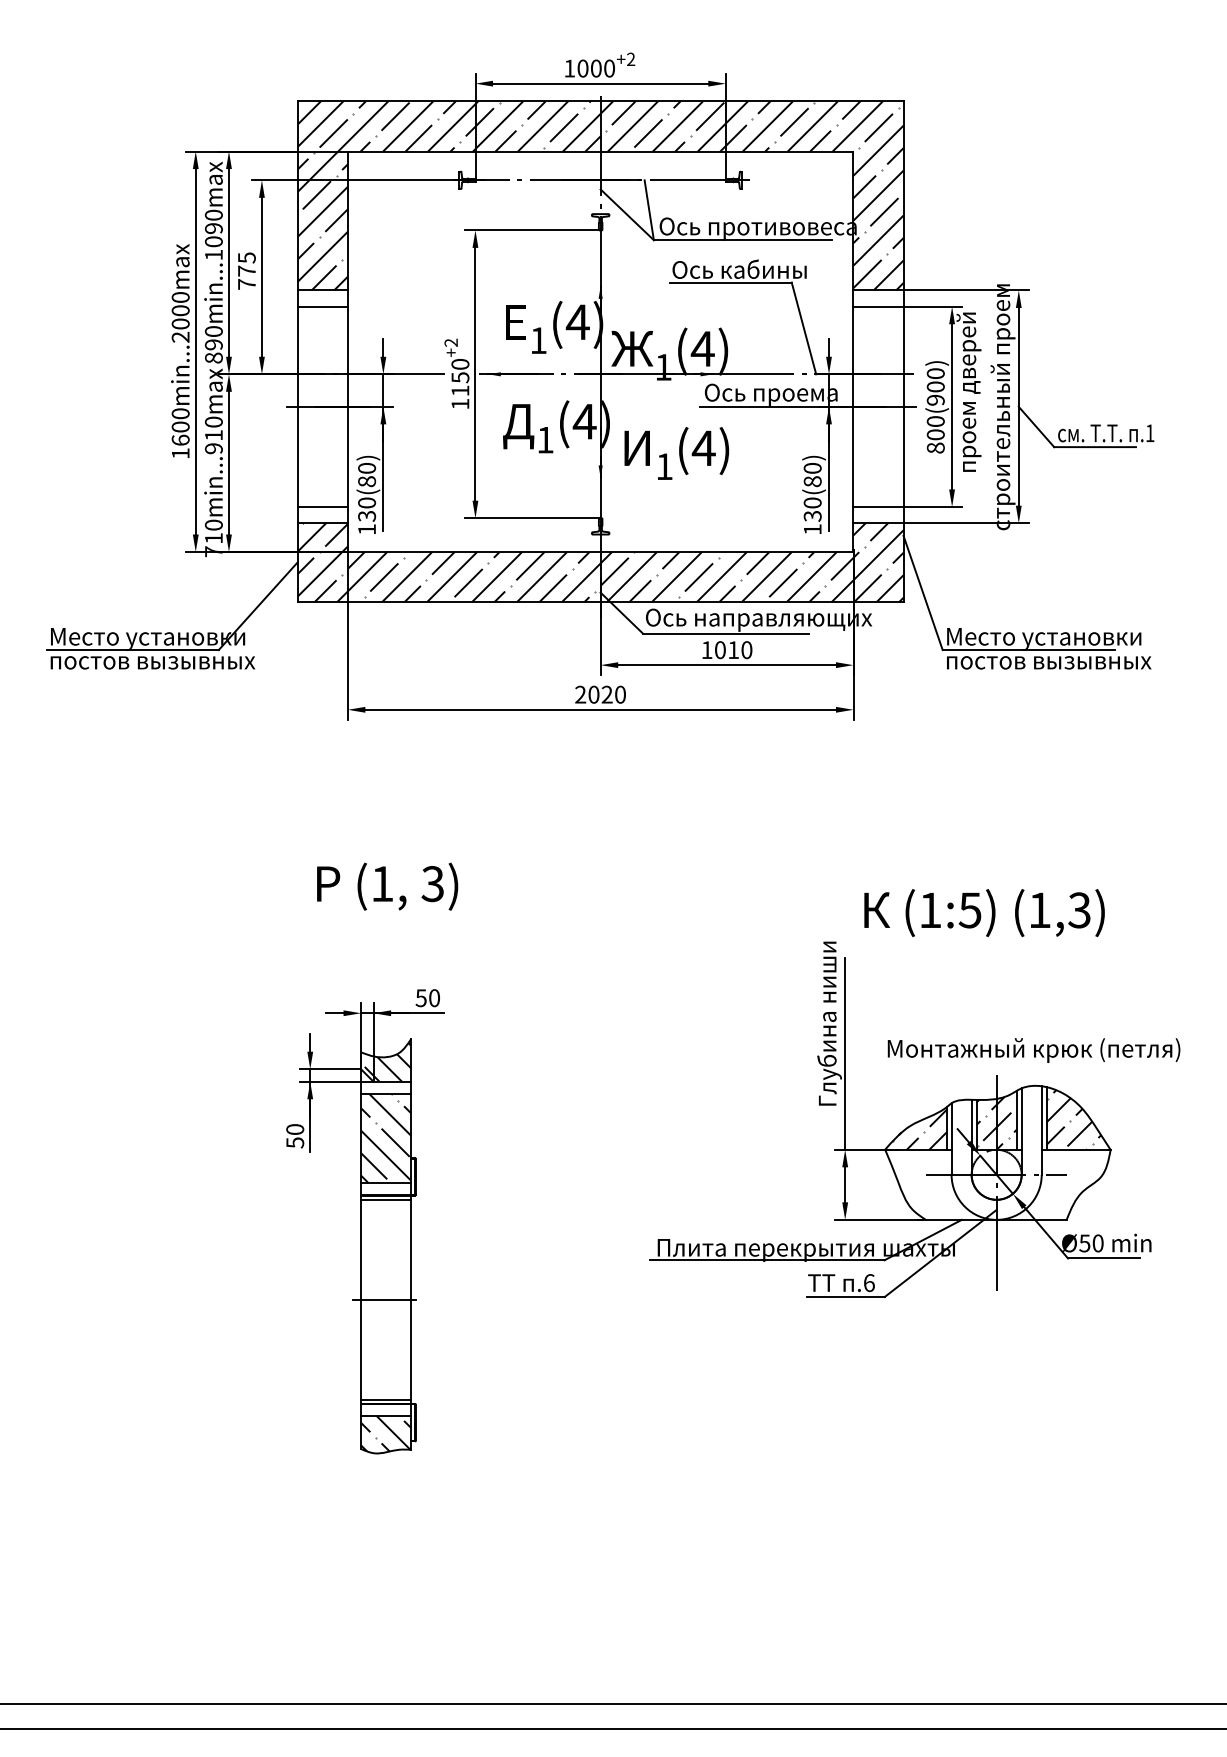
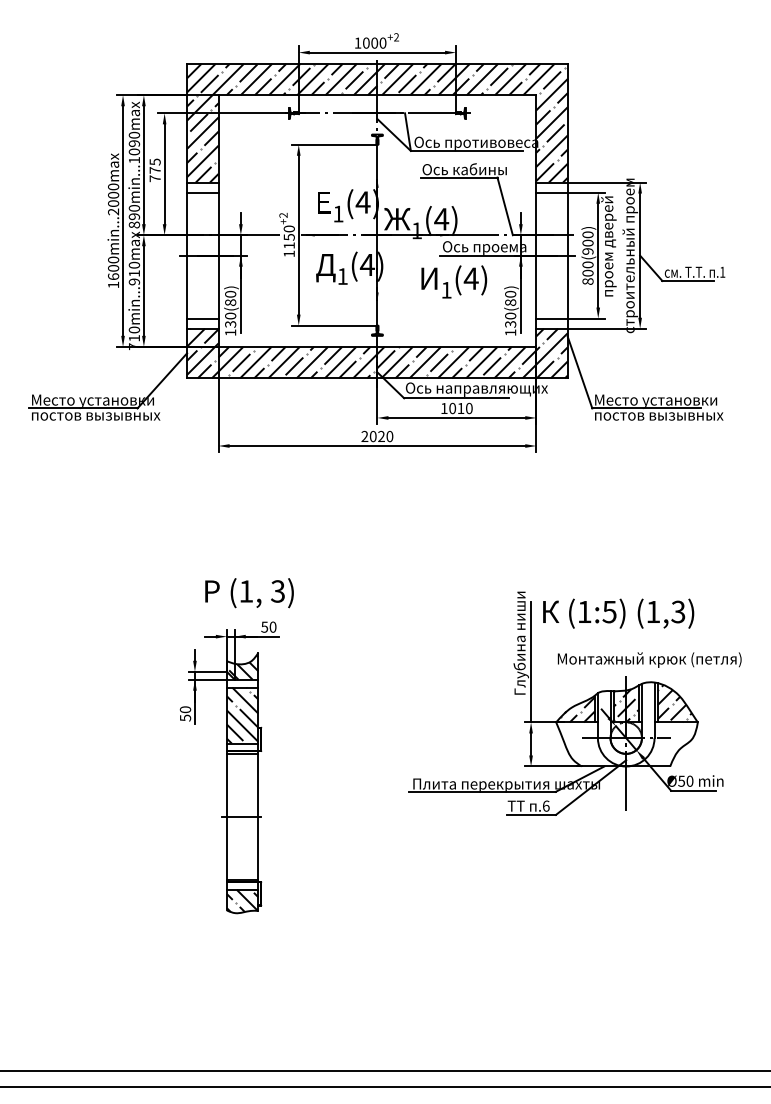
text: (677, 452) -> (454, 281), moved
text: (387, 887) -> (249, 593), moved
text: (984, 912) -> (618, 613), moved

